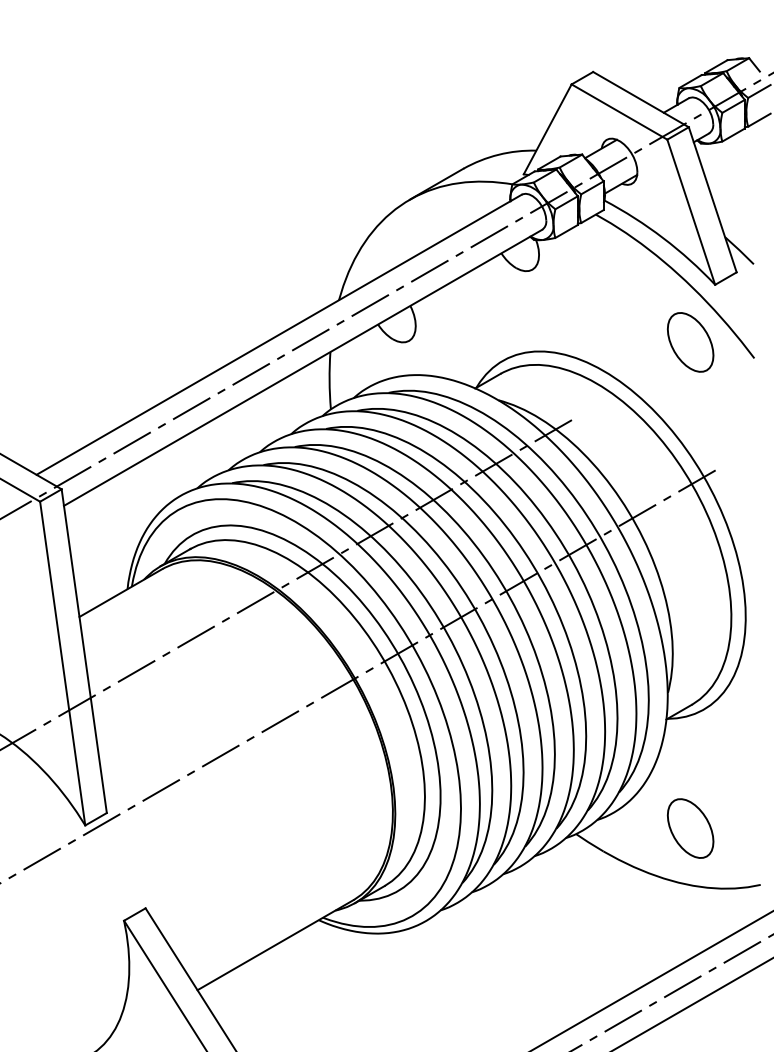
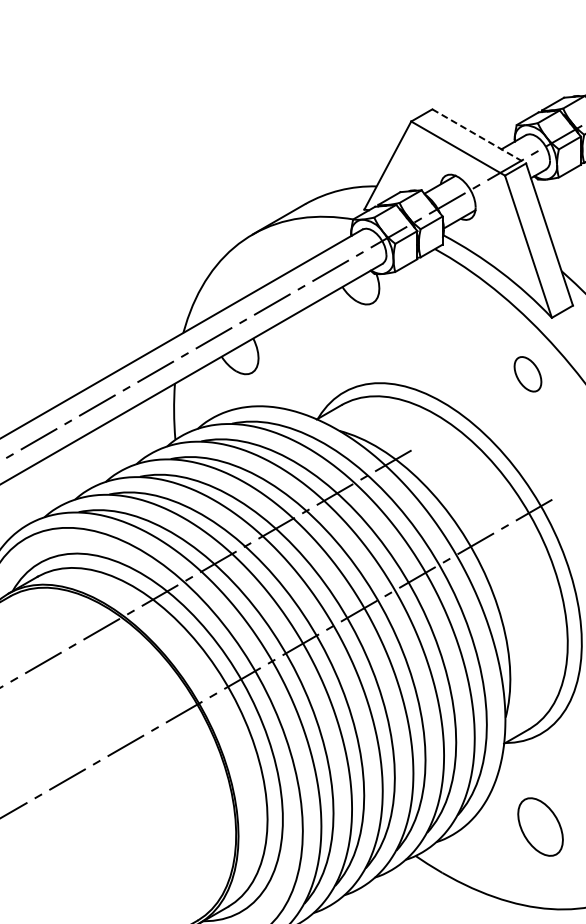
line: (641, 99) -> (479, 136), solid -> dashed
part: (690, 342) -> (527, 374), size x0.6
part: (690, 828) -> (540, 826), moved

